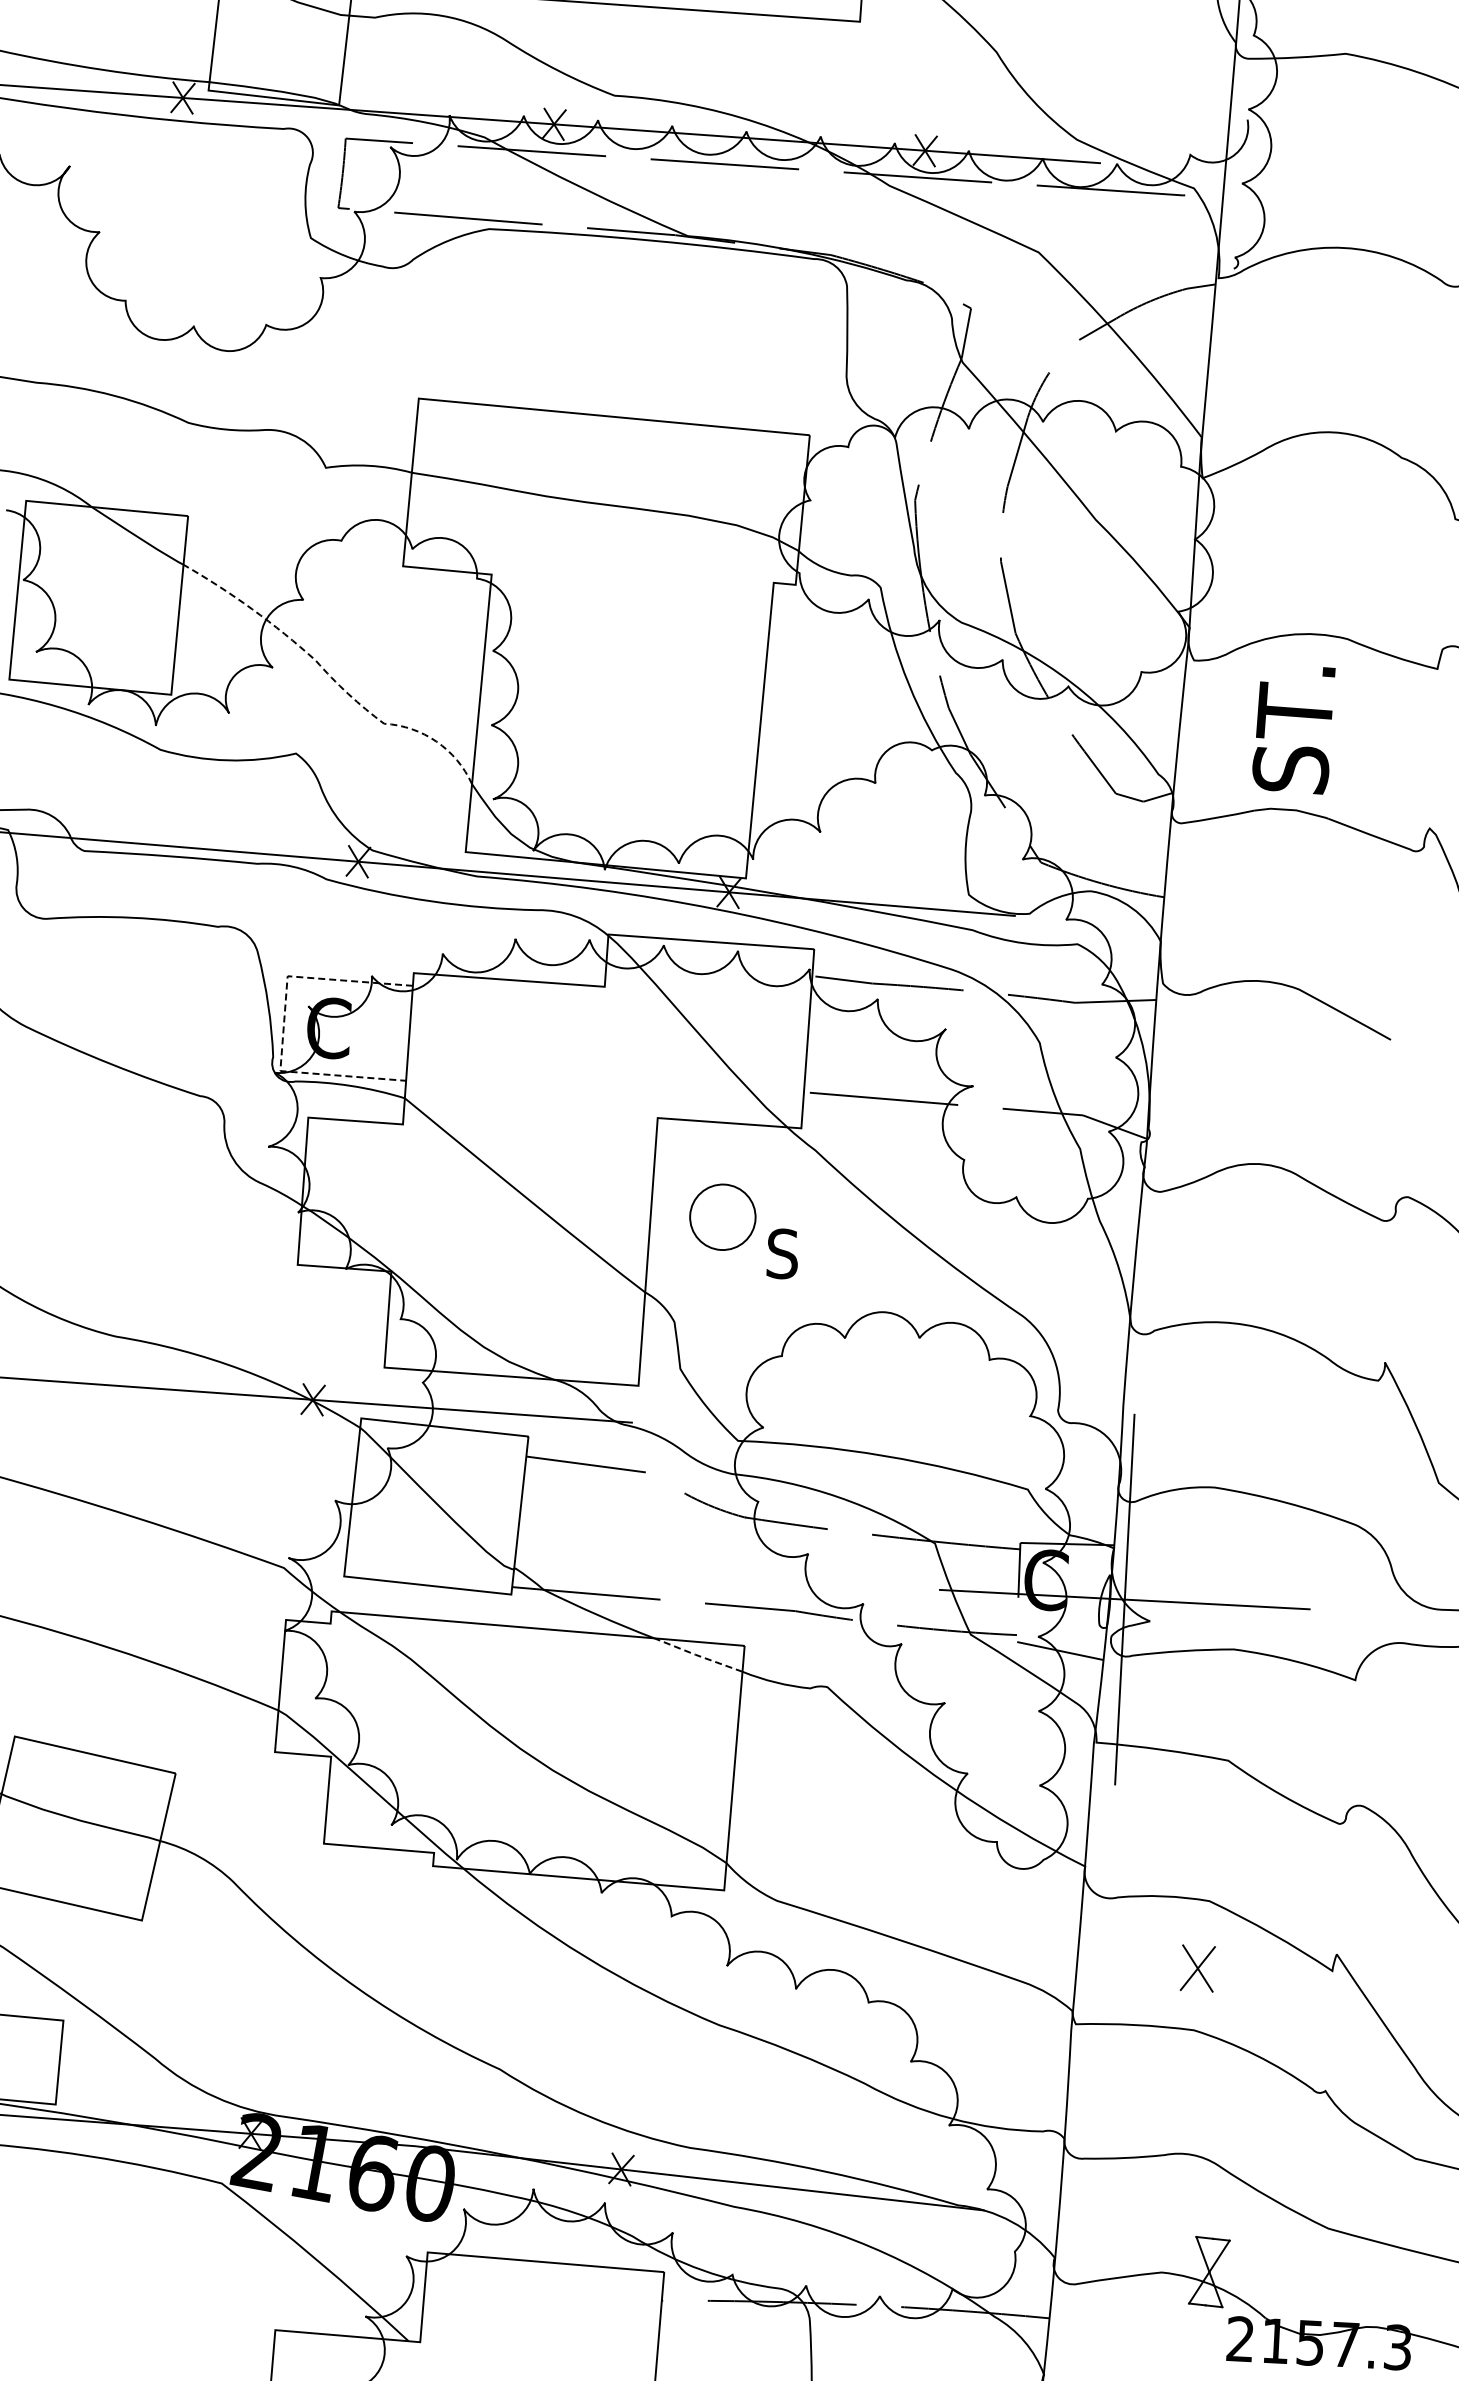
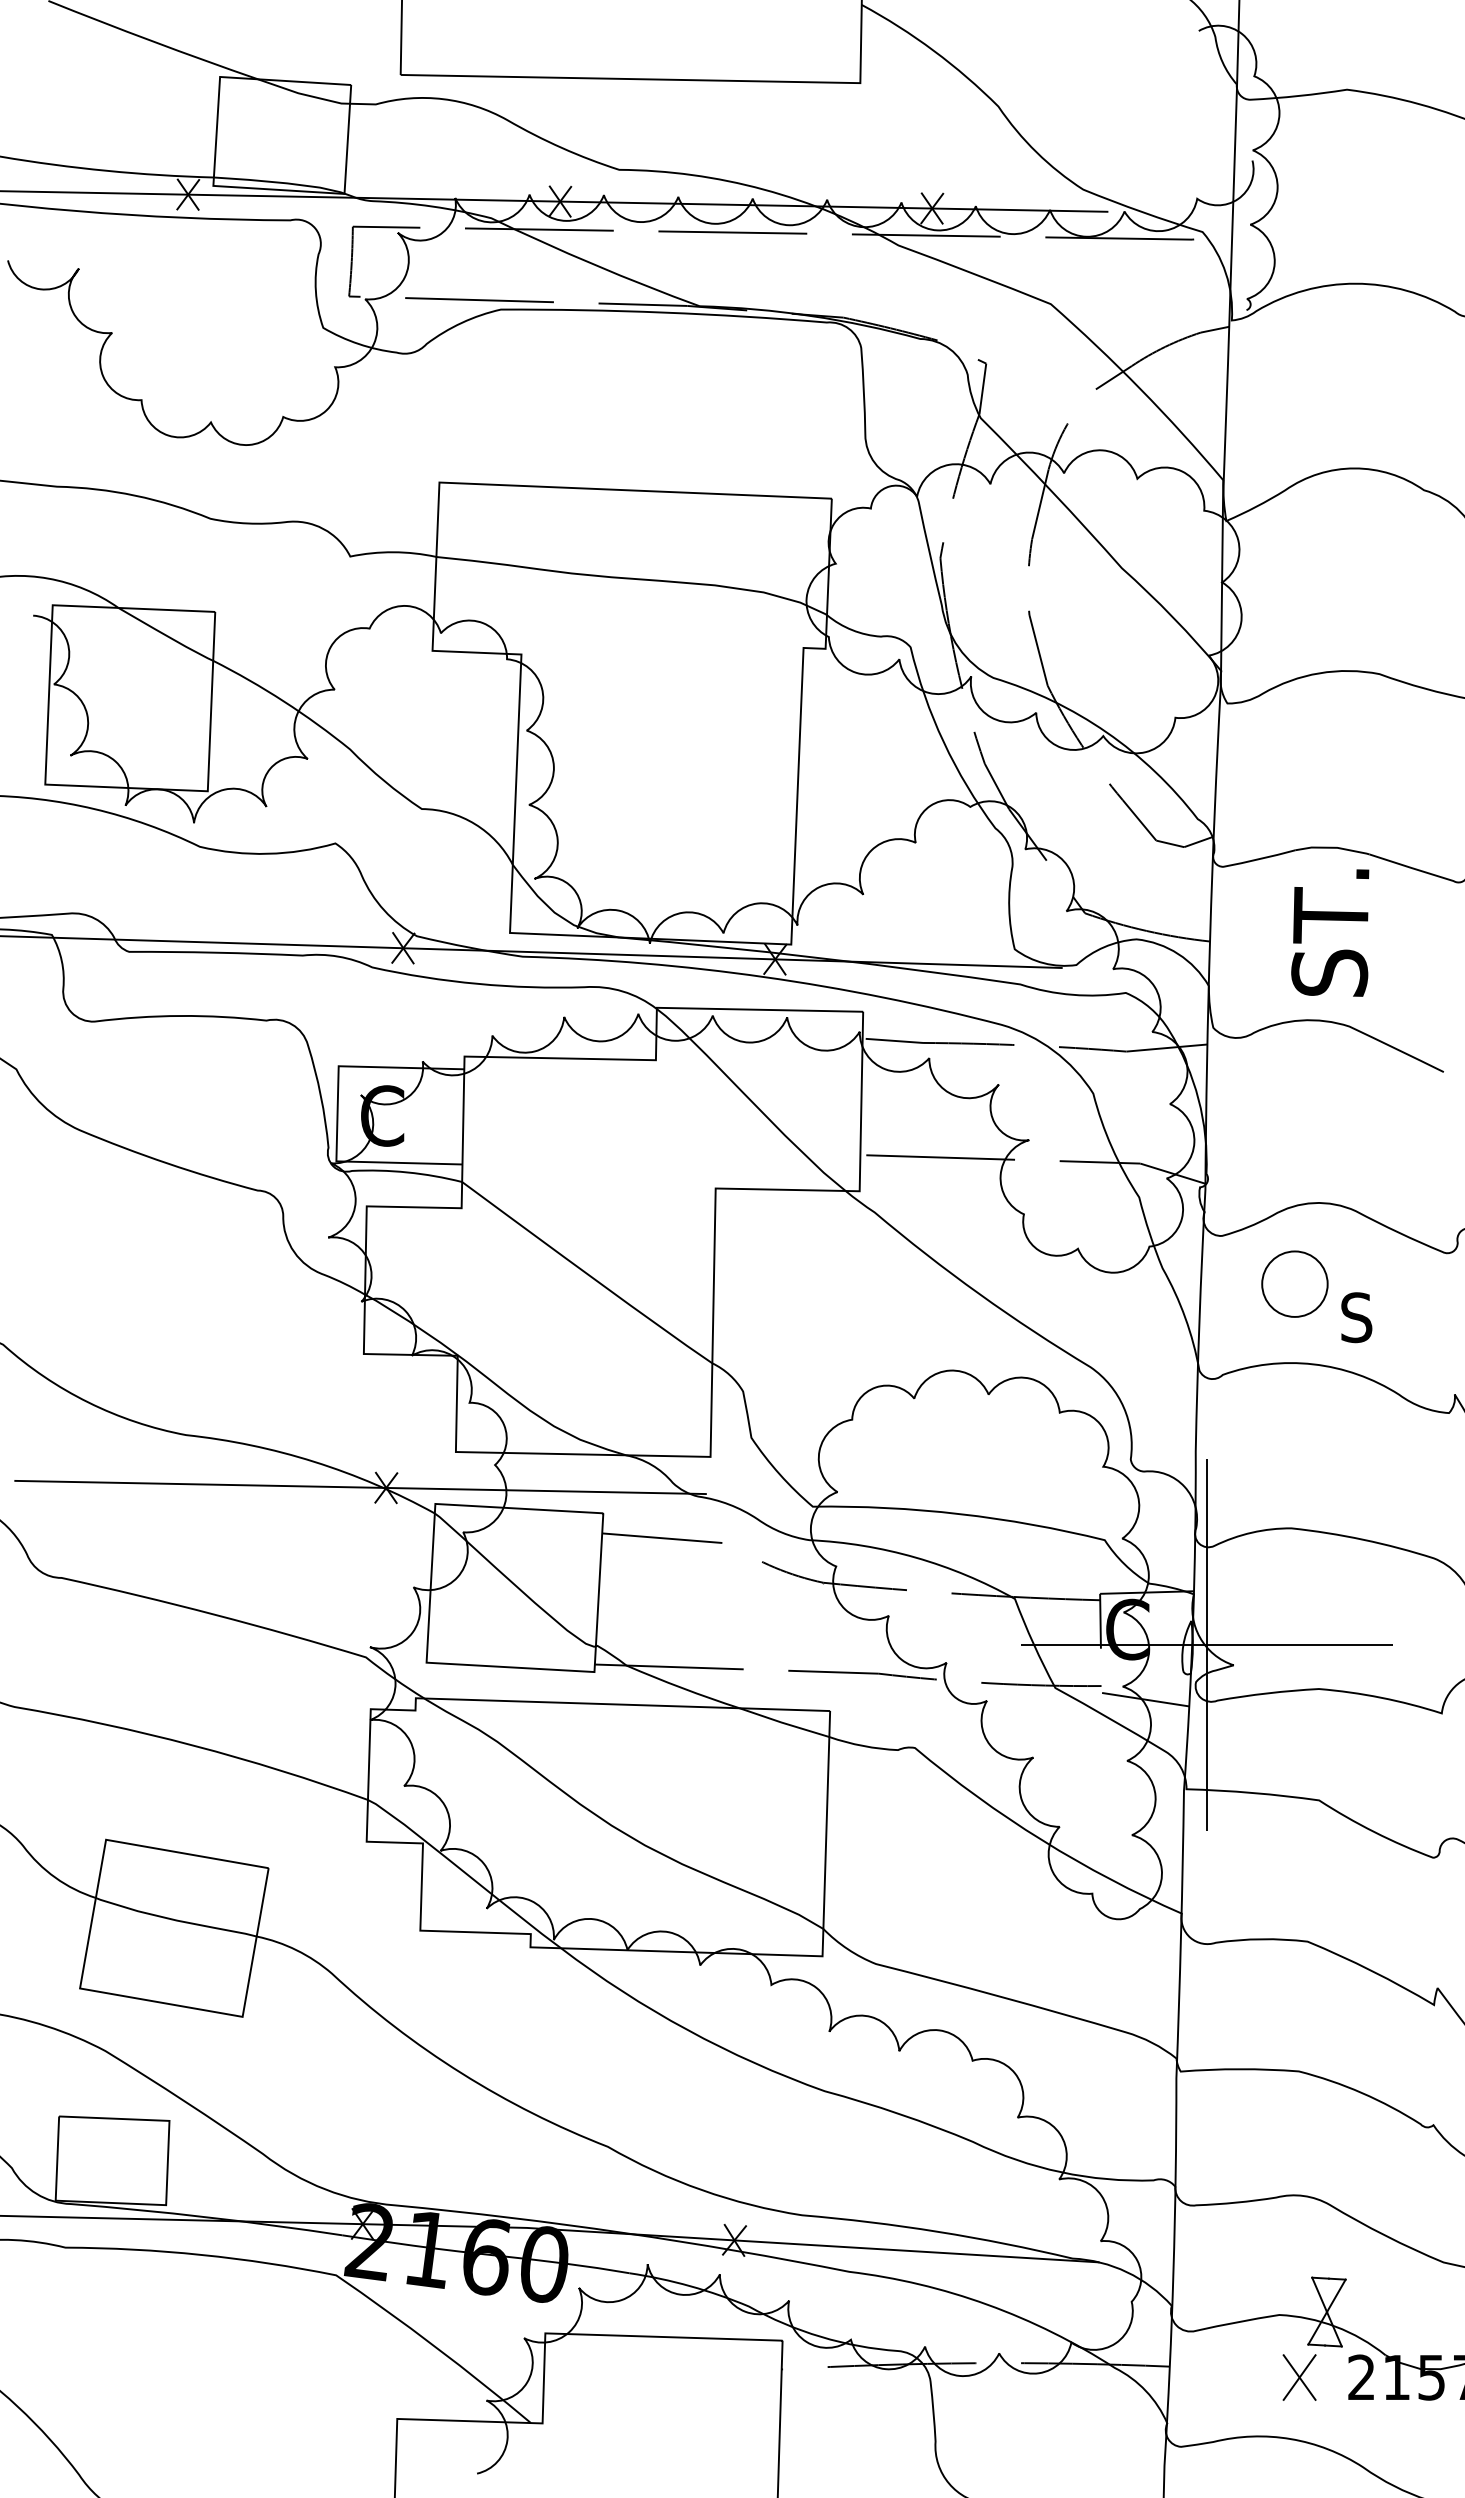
line: (333, 679) -> (368, 767), dashed -> solid
text: (1293, 728) -> (1330, 932), moved
line: (283, 1024) -> (337, 1114), dashed -> solid
part: (743, 1230) -> (1316, 1296), moved
line: (697, 1655) -> (783, 1723), dashed -> solid
part: (1197, 1968) -> (1299, 2377), moved

